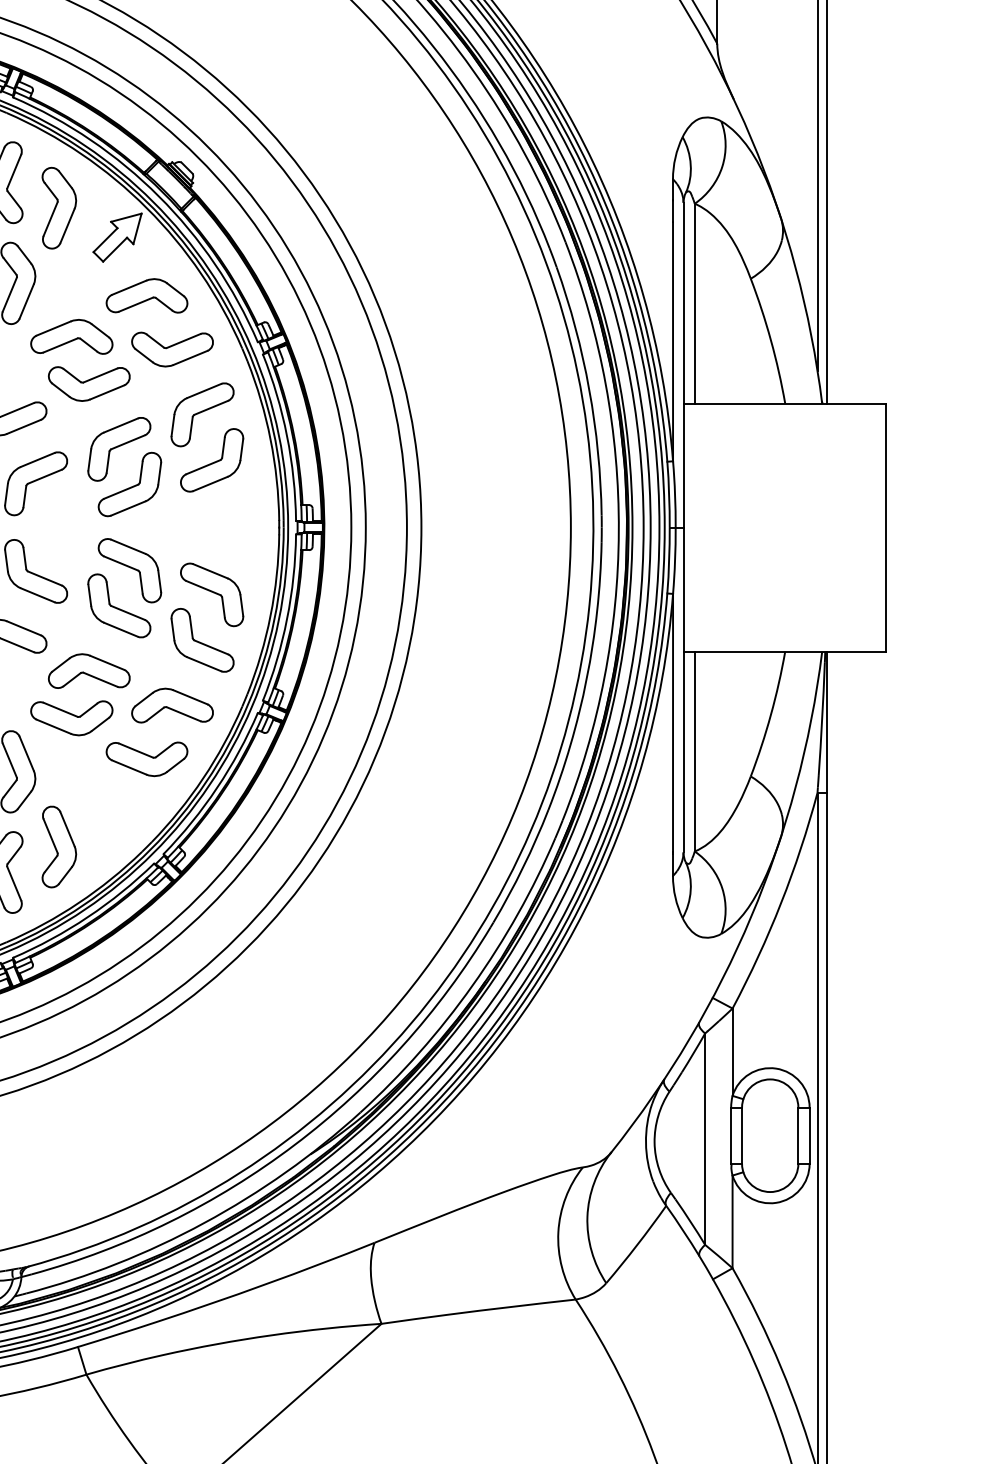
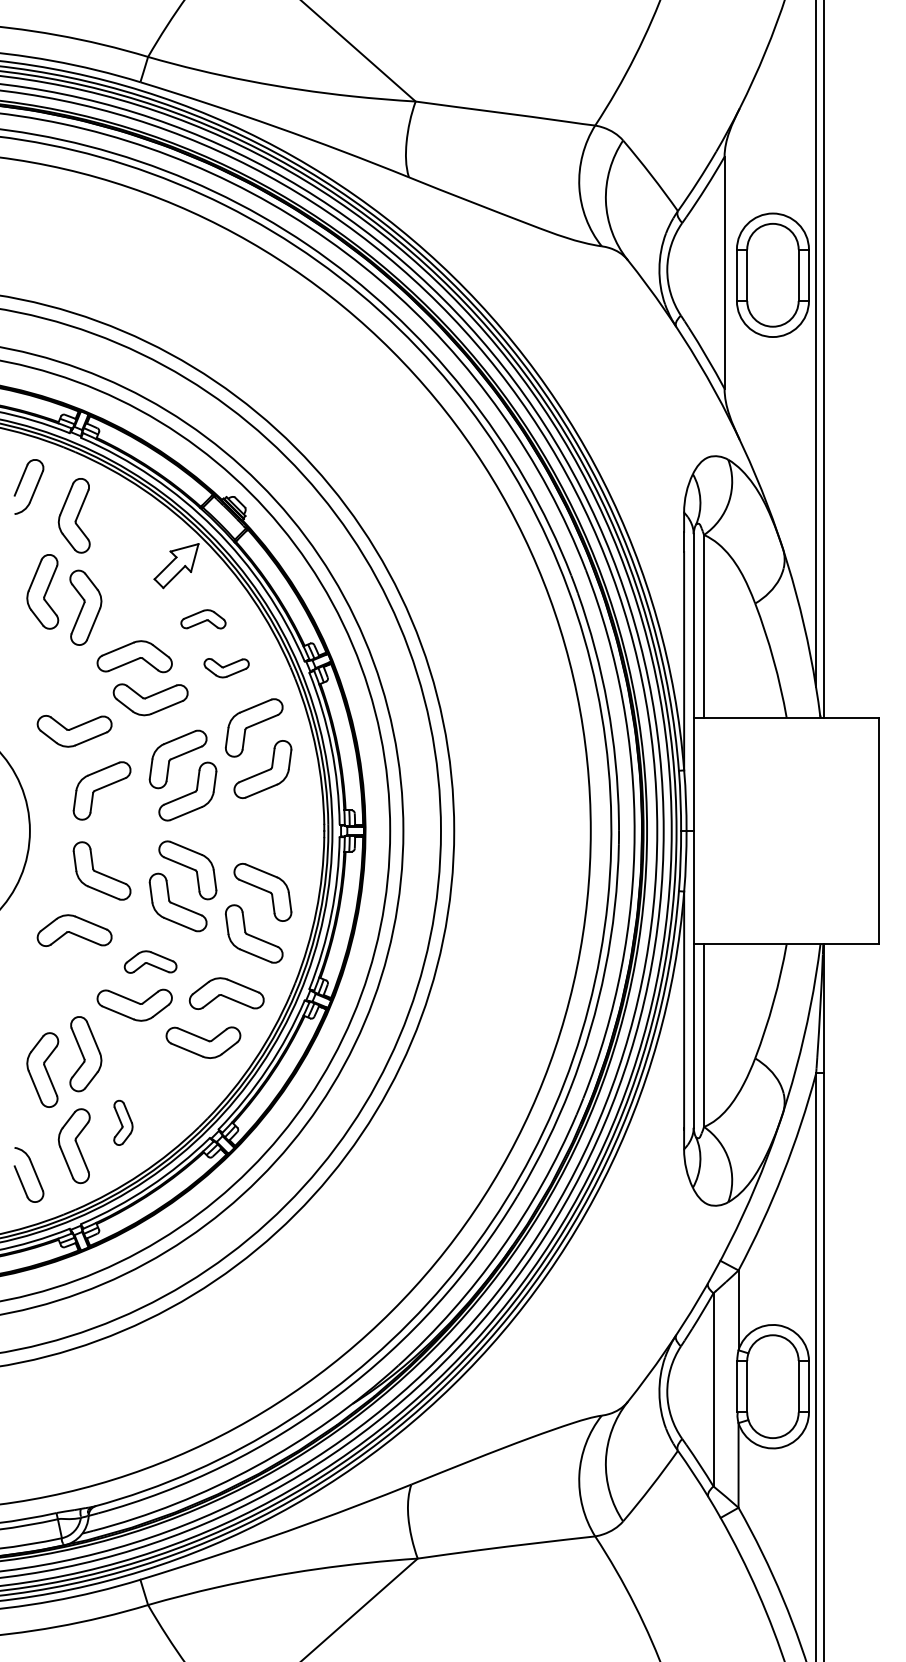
part: (59, 207) -> (123, 538), removed
part: (147, 296) -> (203, 619), size x0.6
part: (172, 348) -> (226, 667), size x0.6
part: (89, 670) -> (150, 961), size x0.7
part: (59, 846) -> (123, 1122), size x0.6

